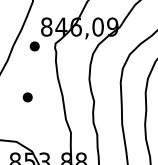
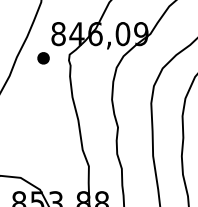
part: (27, 97) -> (34, 122), removed

